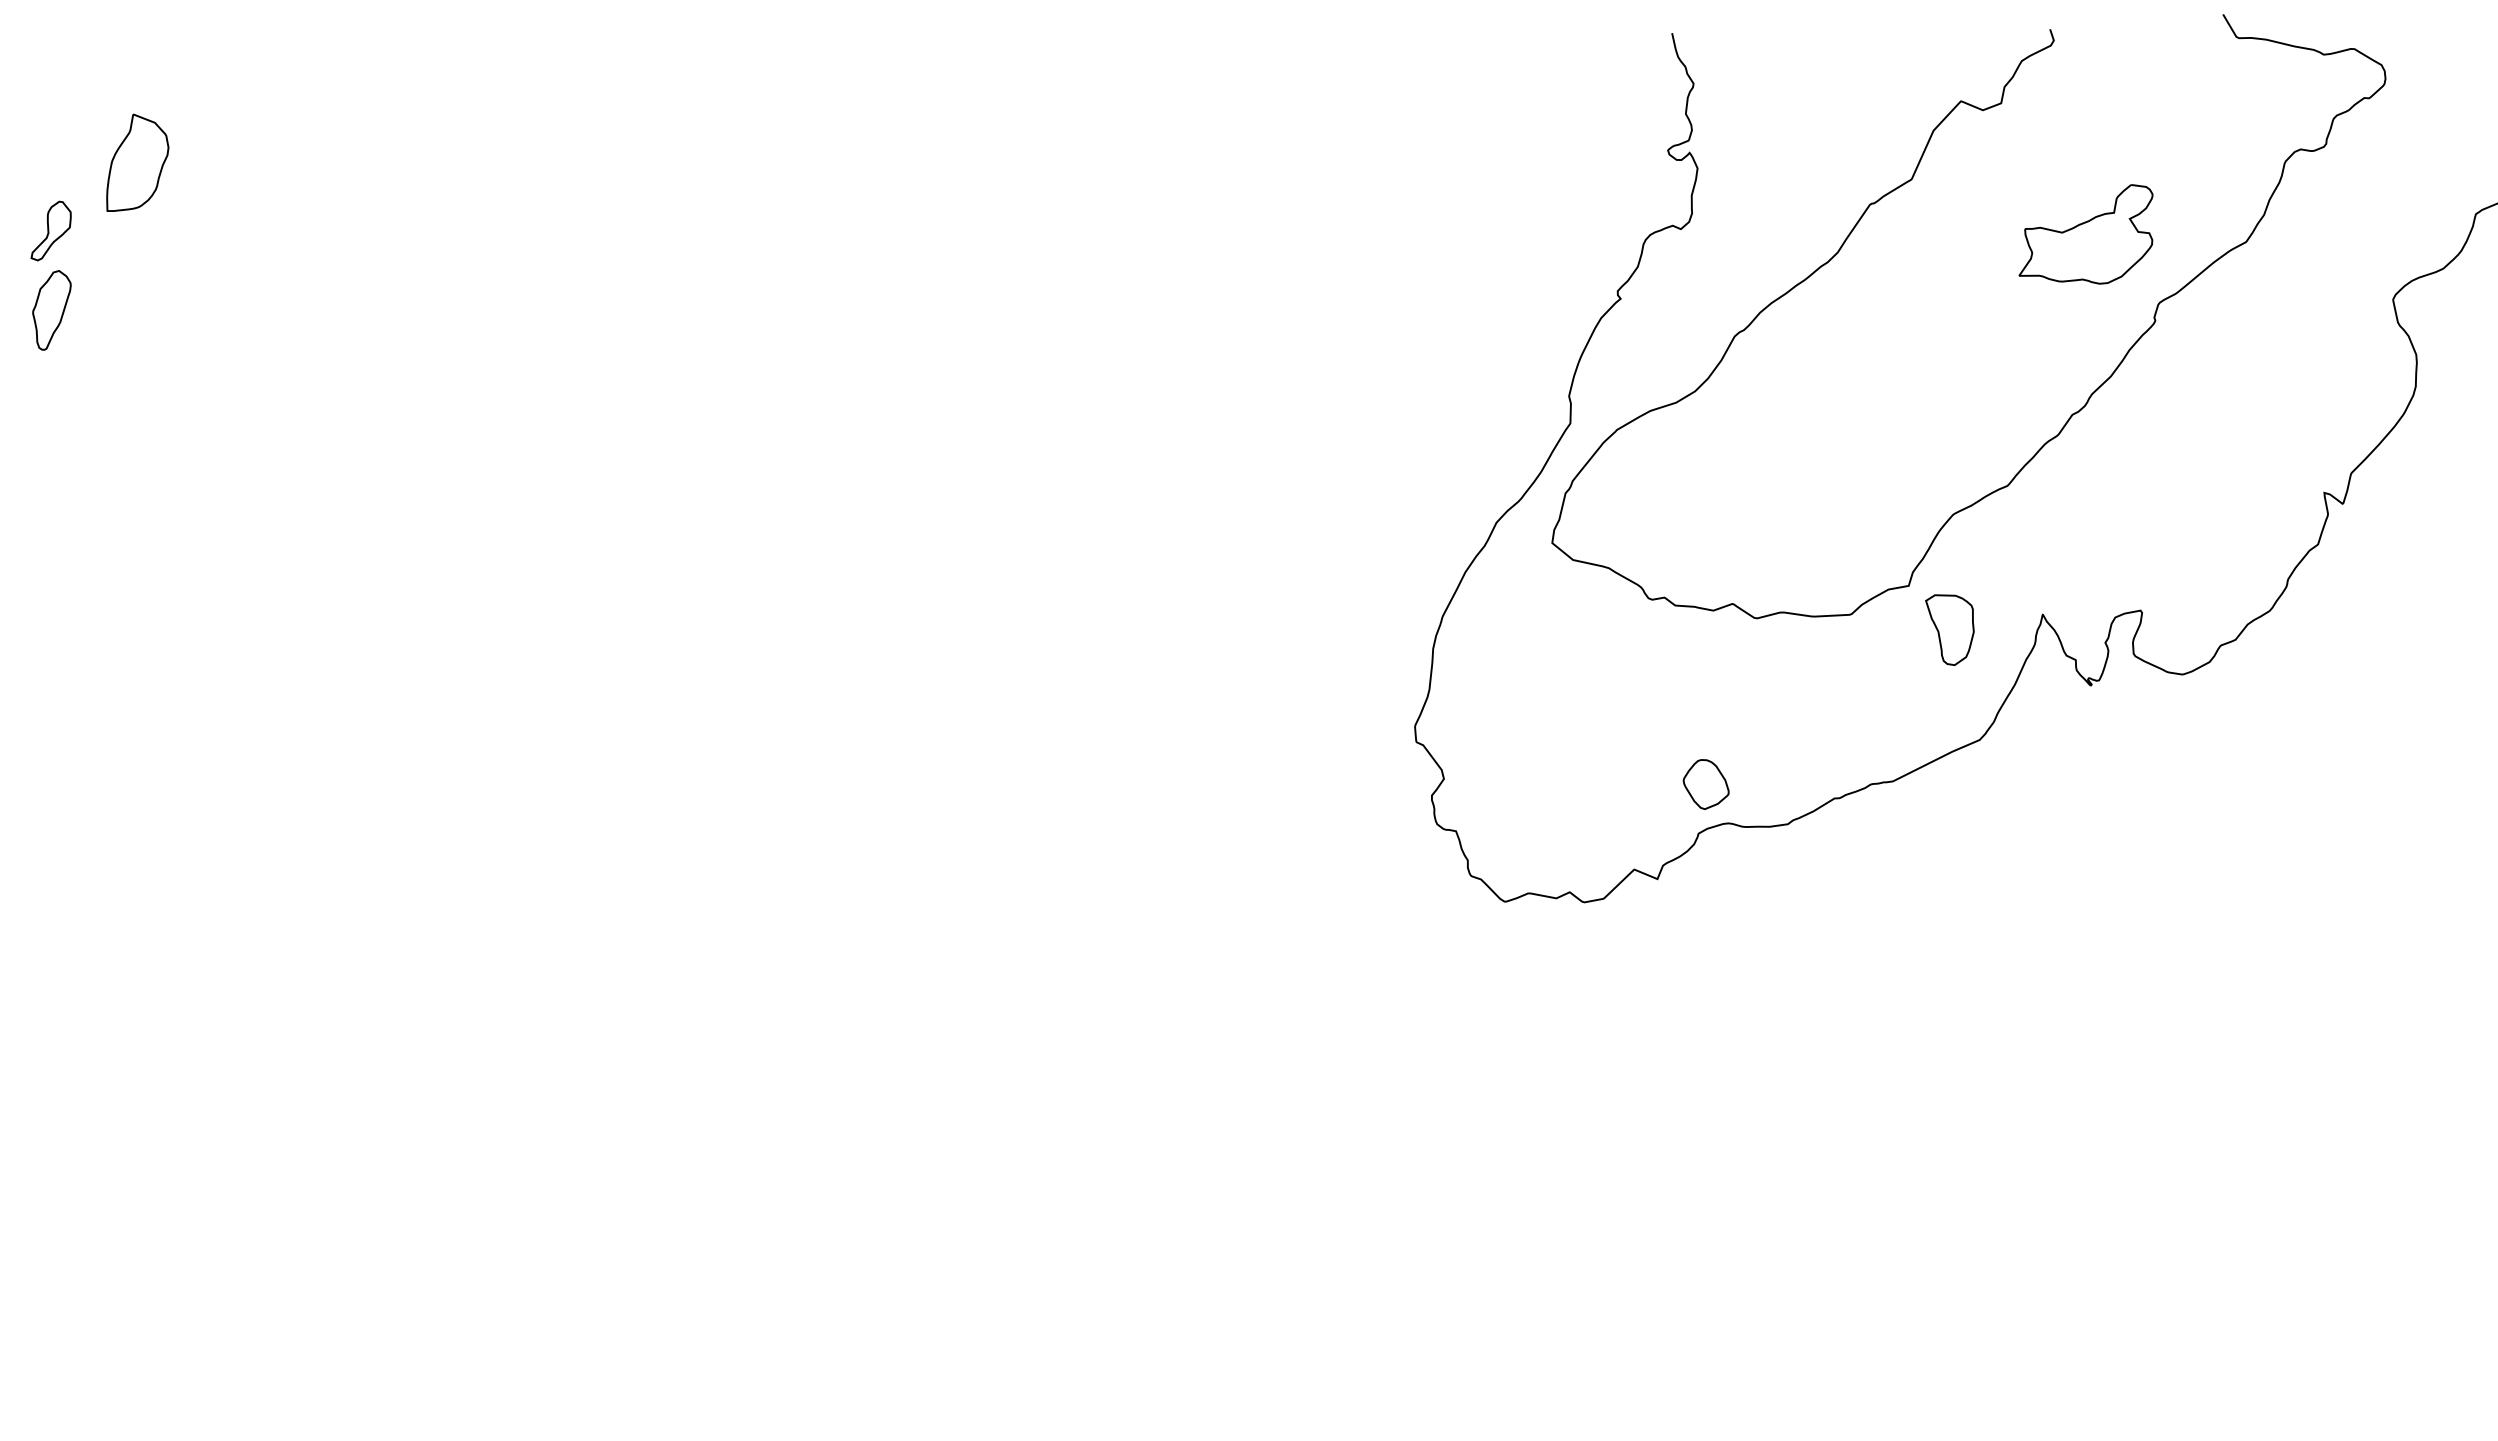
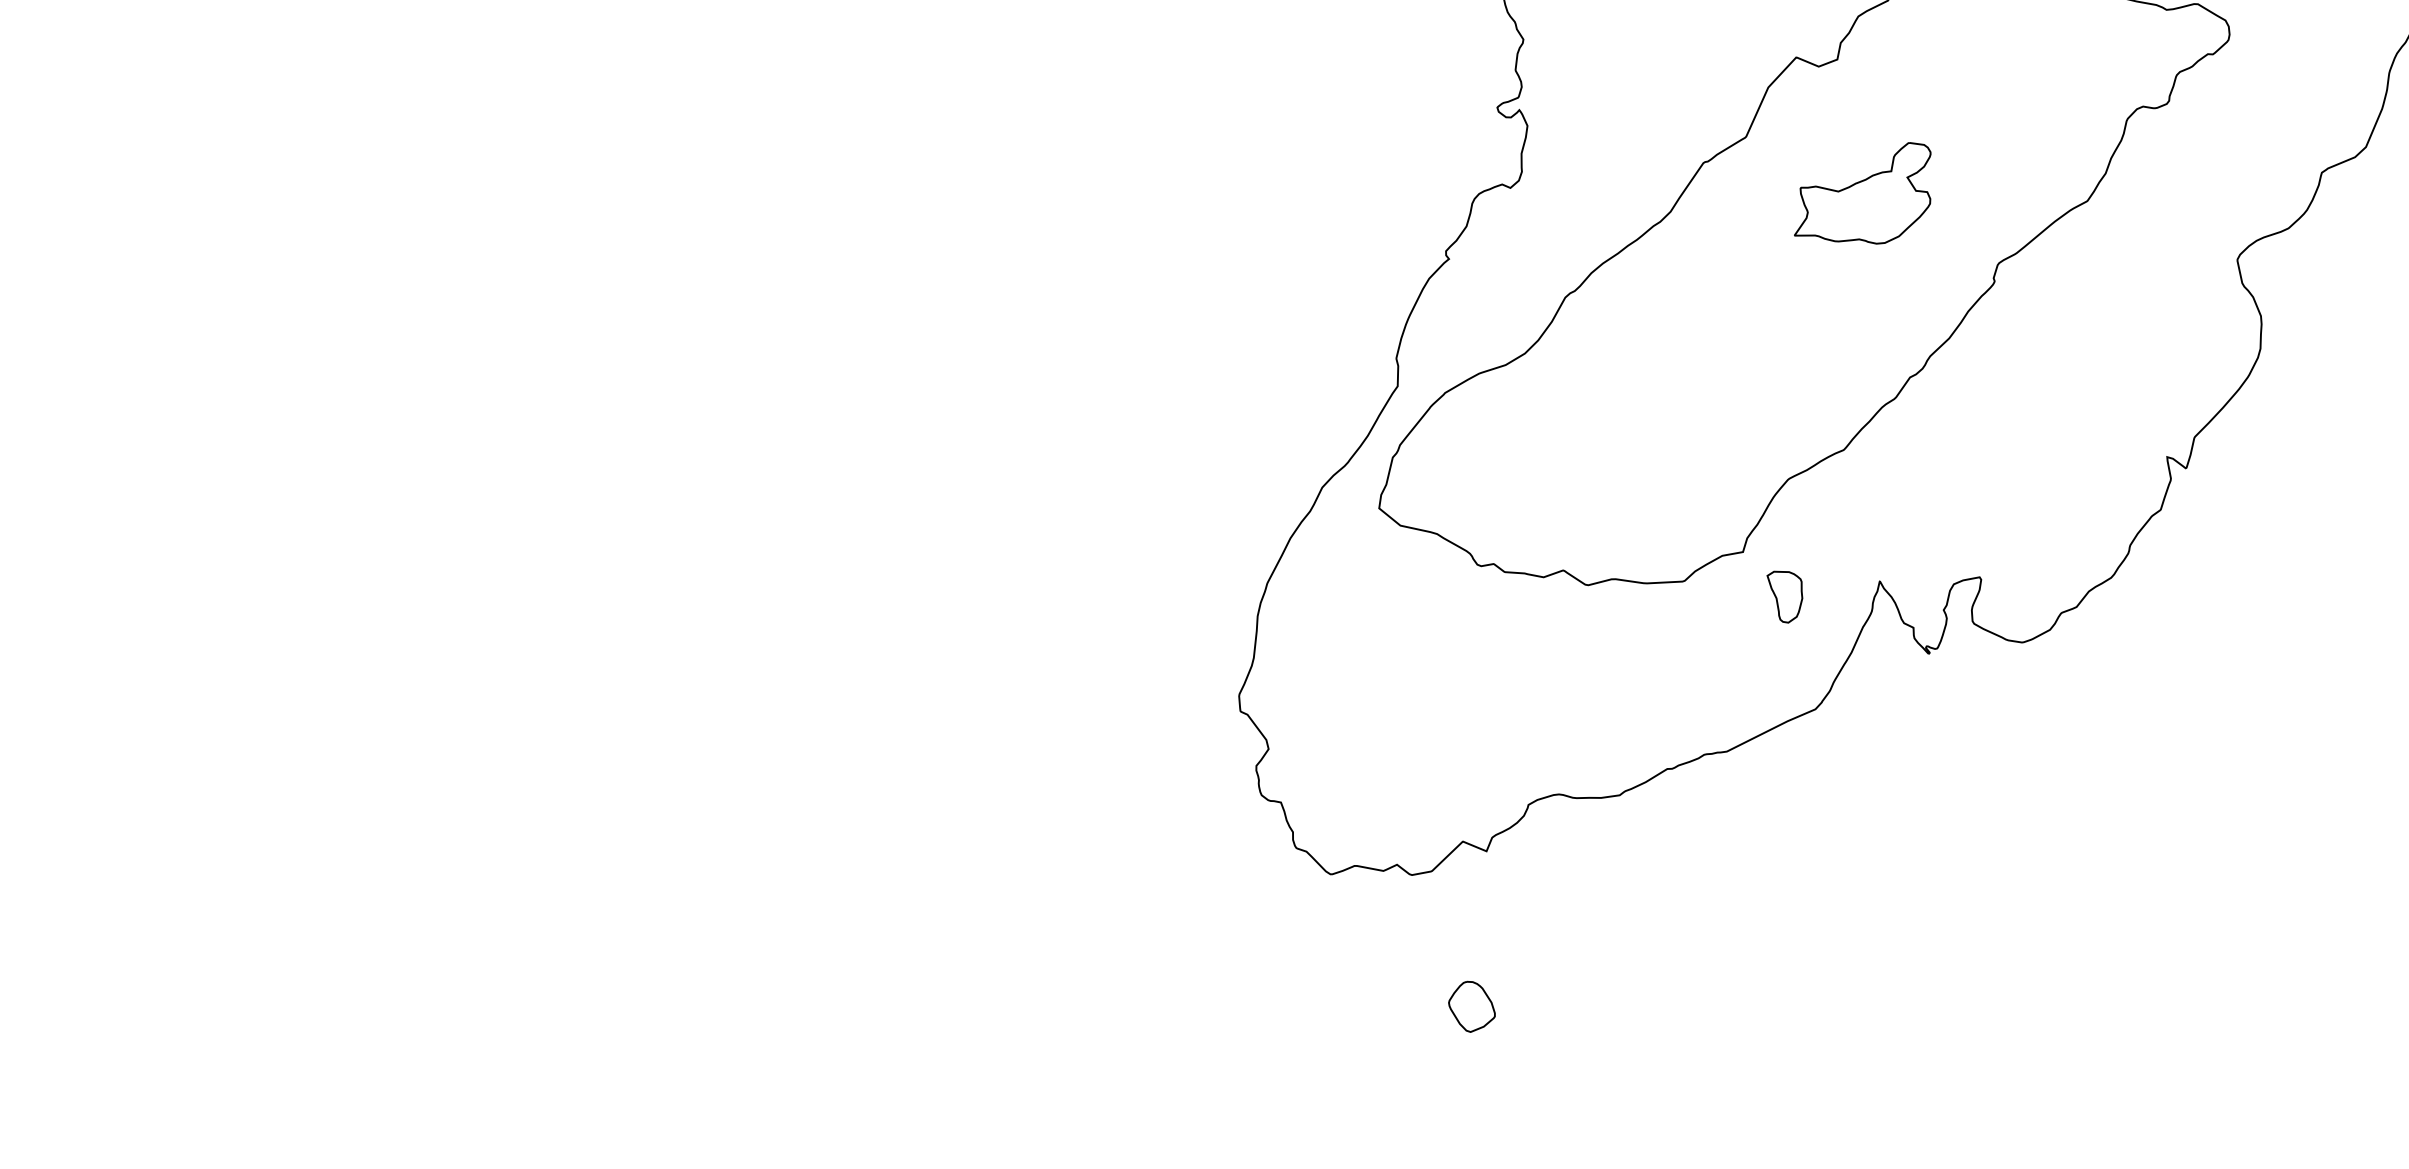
part: (2085, 234) -> (1862, 193), moved
part: (1949, 629) -> (1784, 596), size x0.71
part: (1705, 784) -> (1471, 1006), moved

